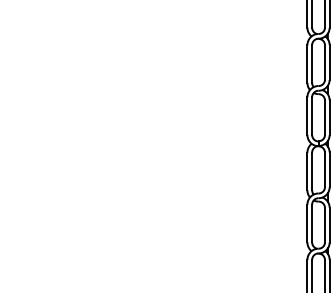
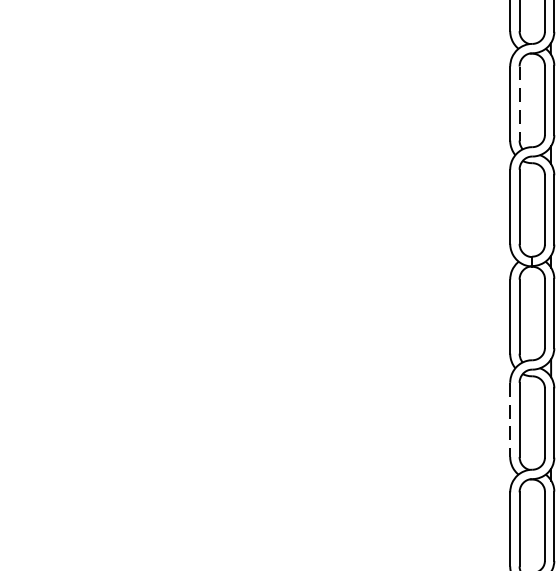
line: (312, 64) -> (520, 104), solid -> dashed
line: (307, 223) -> (510, 419), solid -> dashed

